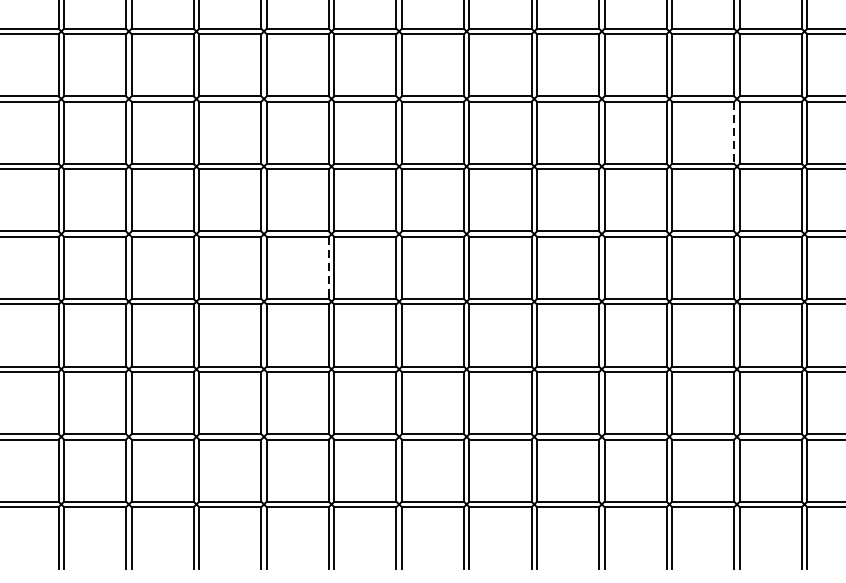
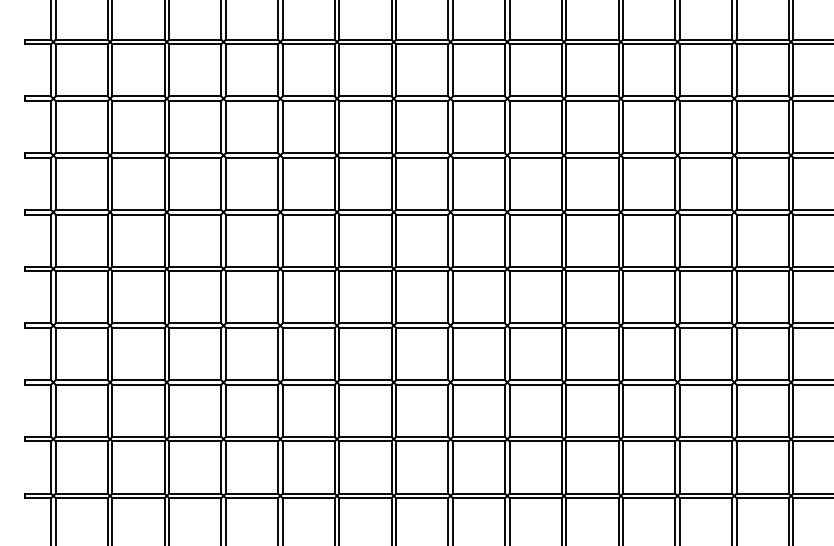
line: (734, 133) -> (732, 184), dashed -> solid
line: (328, 268) -> (391, 297), dashed -> solid

